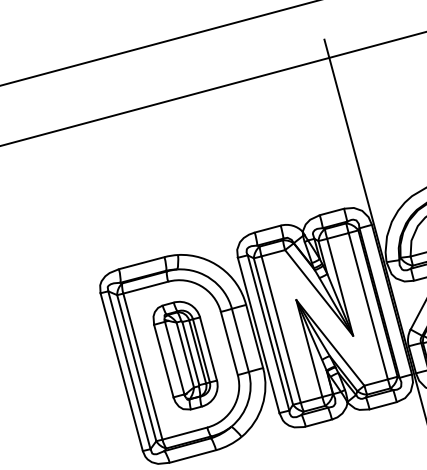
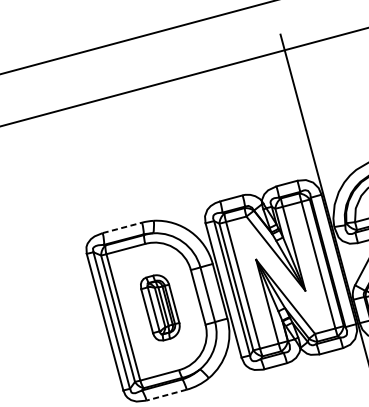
line: (141, 263) -> (122, 228), solid -> dashed
part: (185, 355) -> (160, 307), size x0.7
line: (192, 456) -> (166, 395), solid -> dashed

